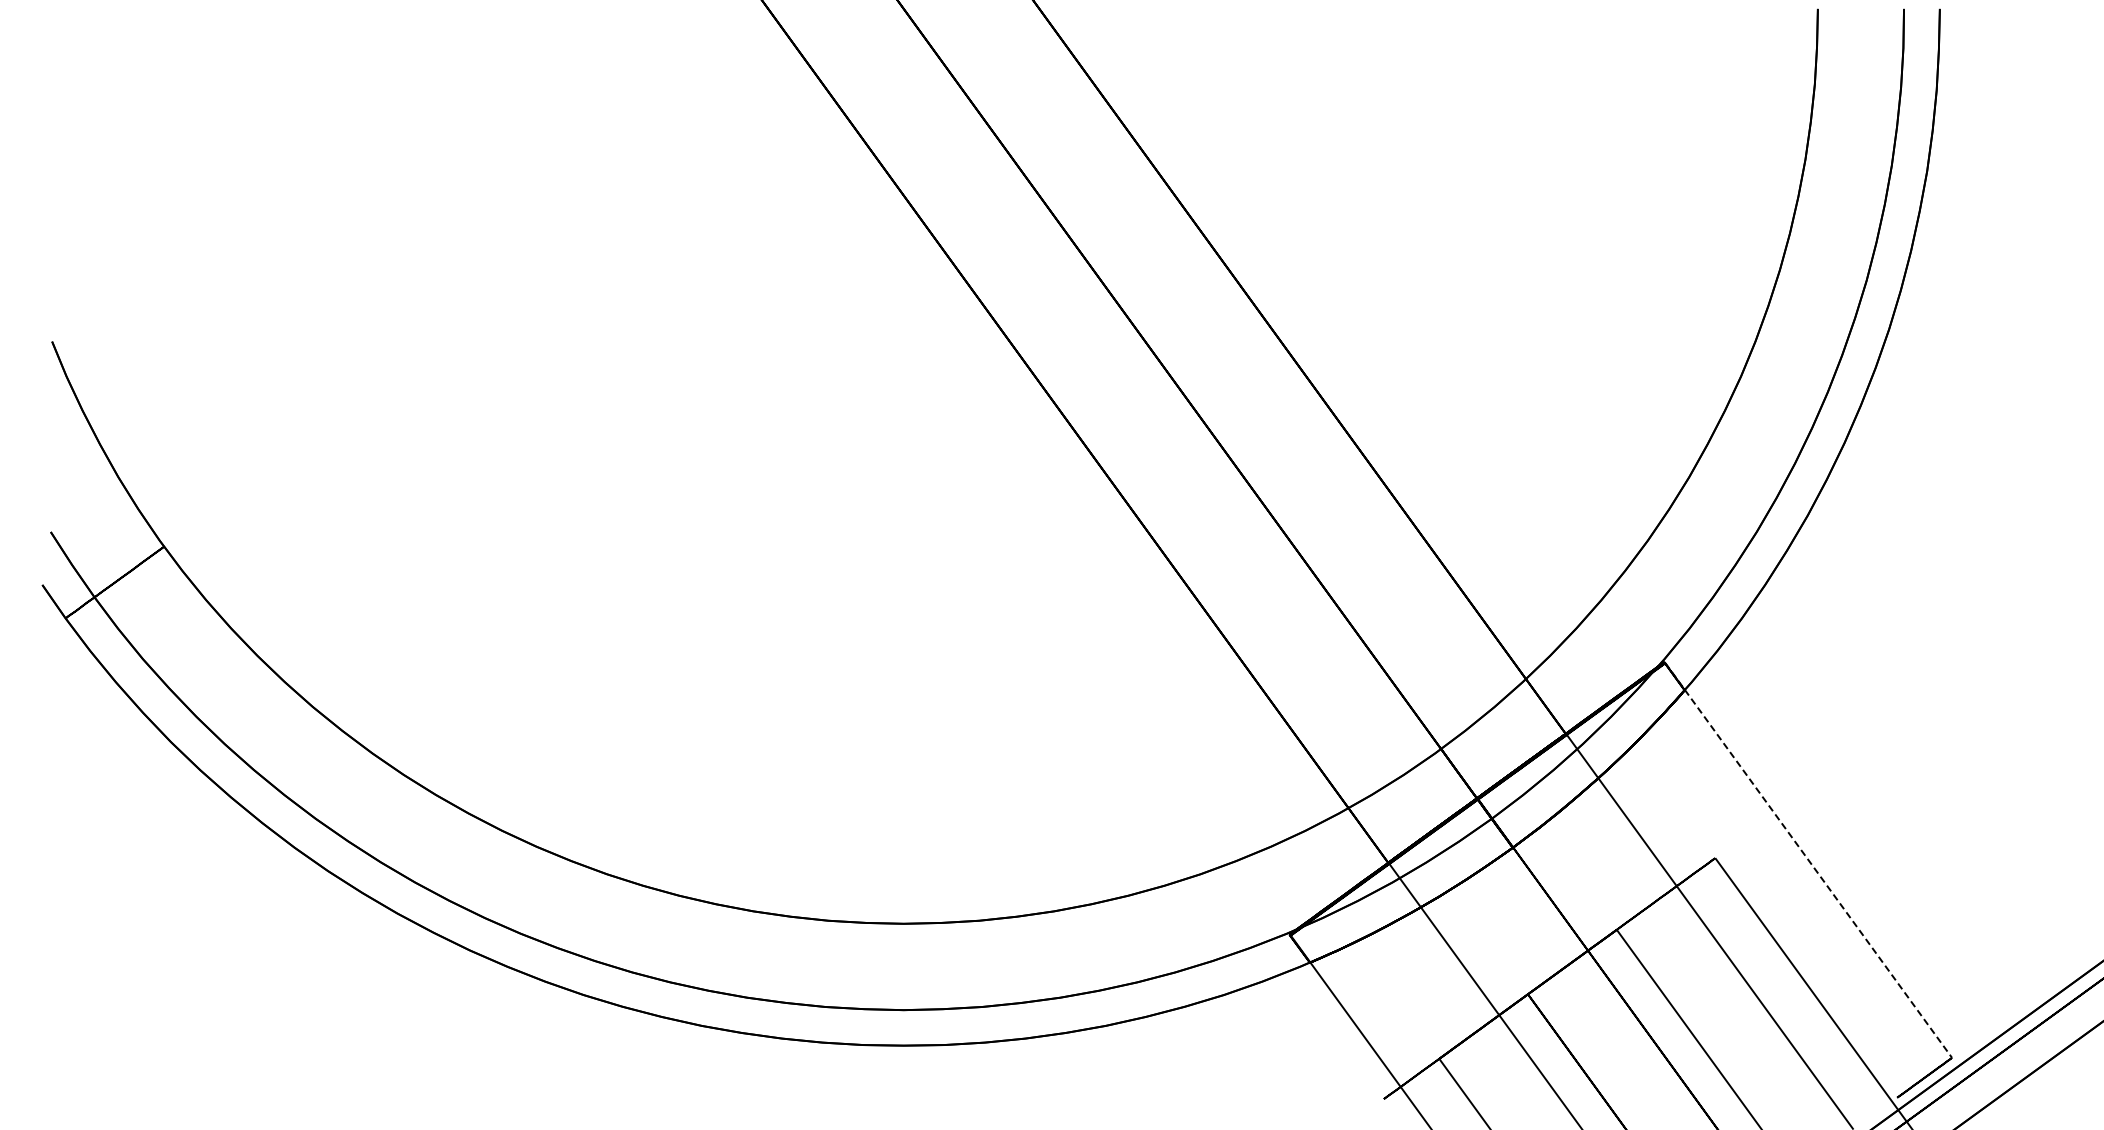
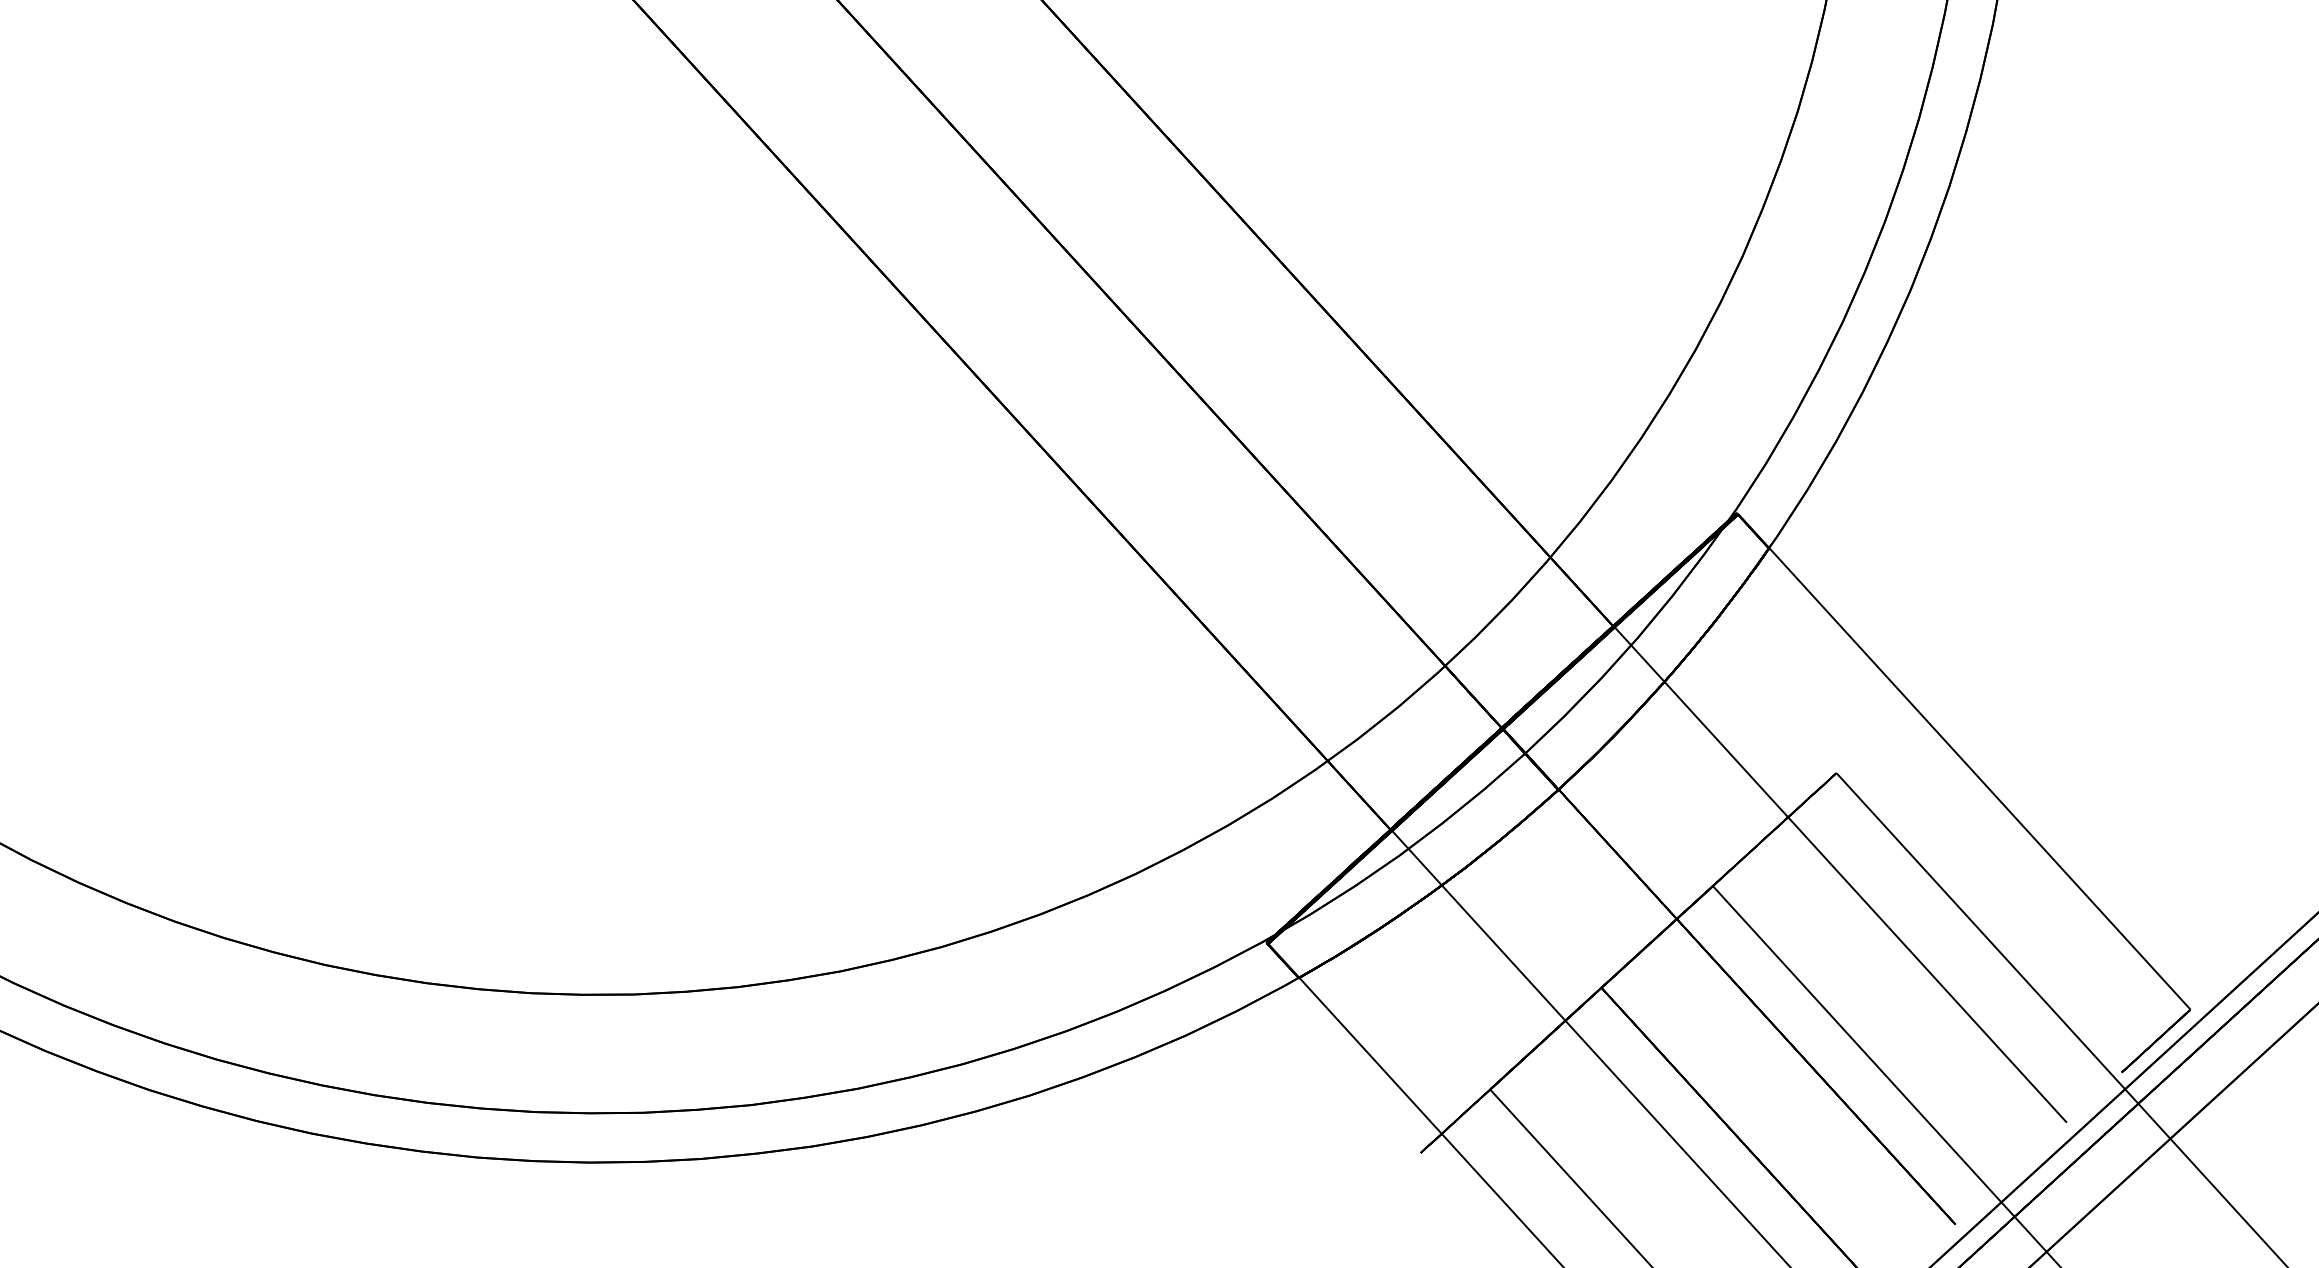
line: (1808, 860) -> (1964, 762), dashed -> solid

